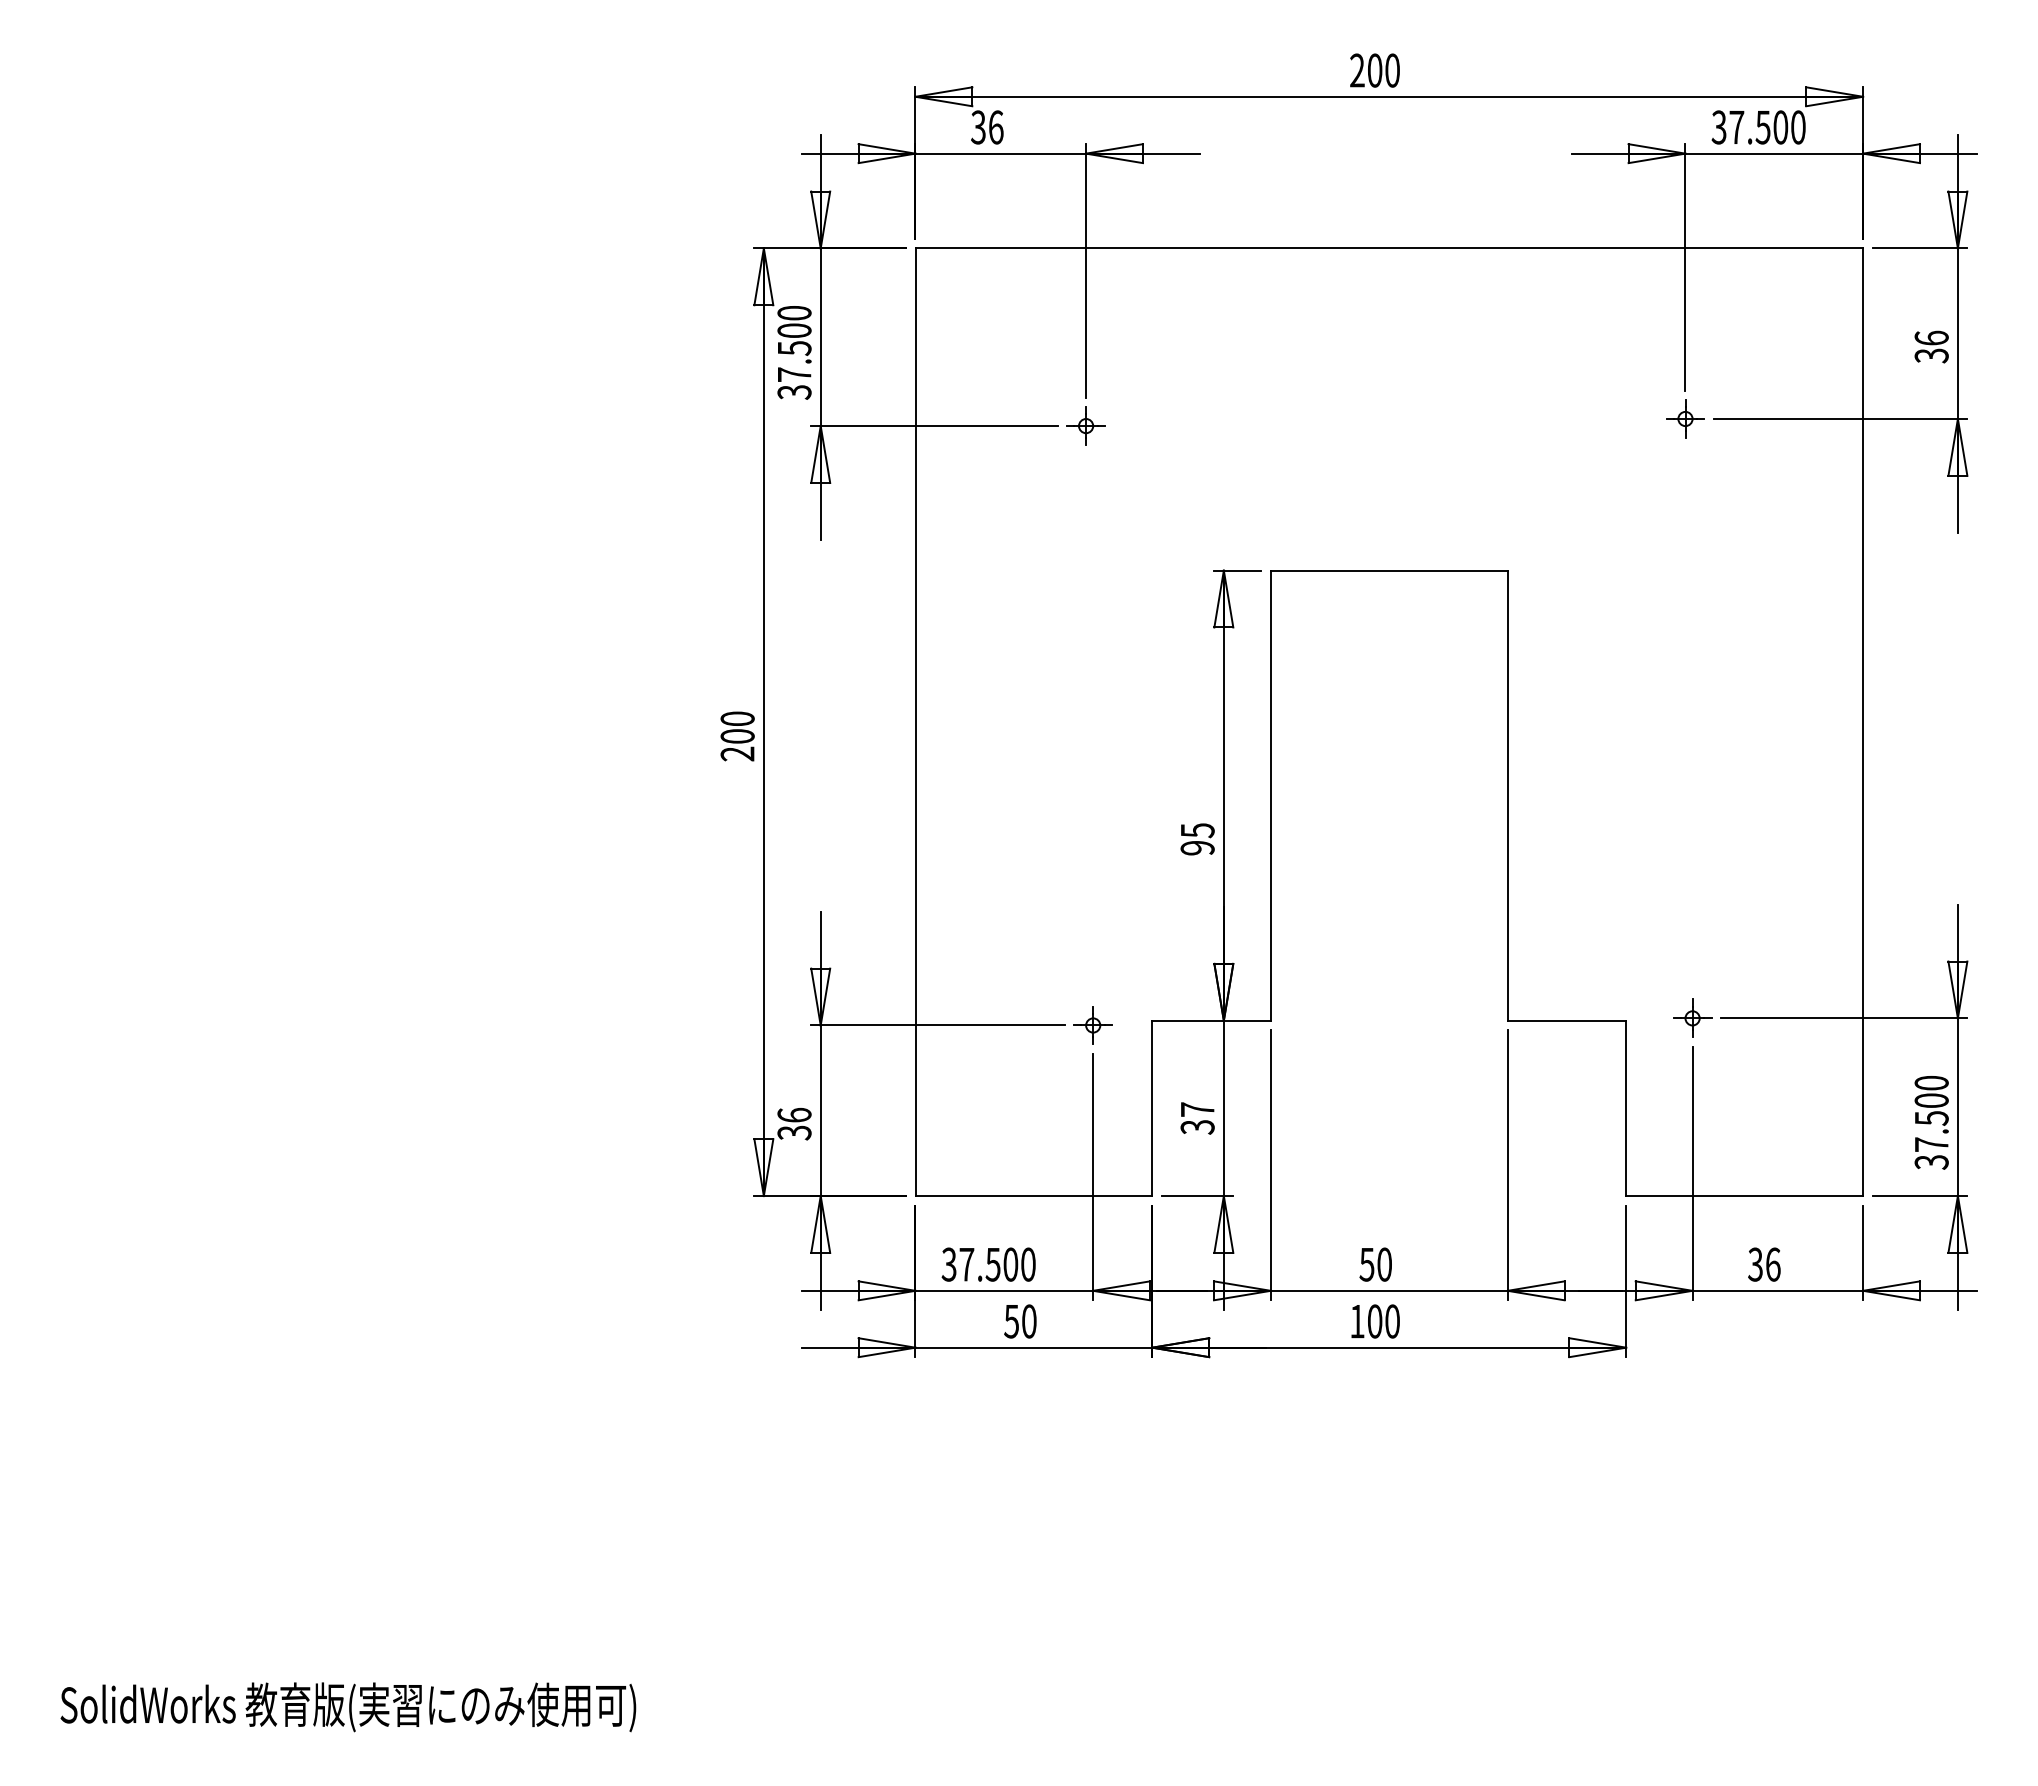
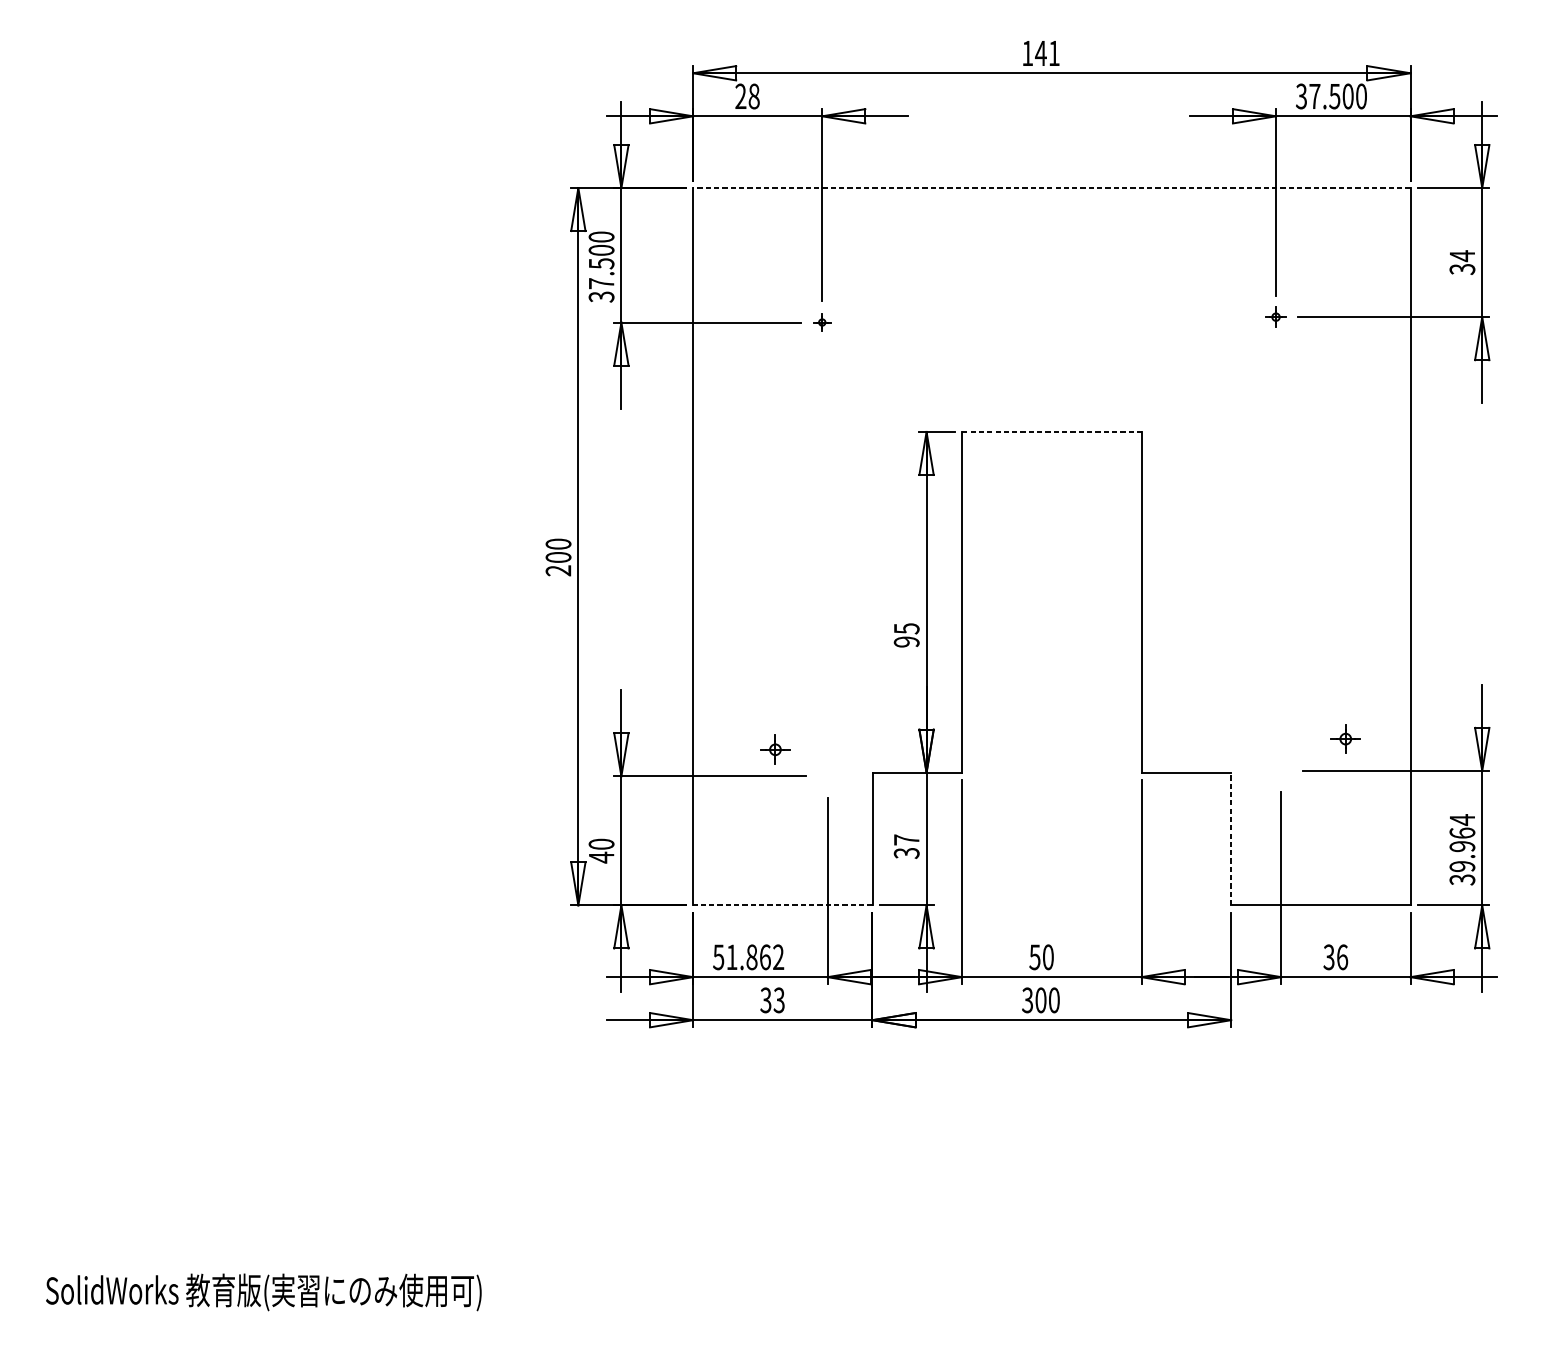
text: (1374, 70) -> (1040, 53), 200 -> 141
text: (987, 127) -> (747, 96), 36 -> 28
line: (1389, 248) -> (1051, 188), solid -> dashed
text: (1931, 338) -> (1462, 256), 36 -> 34
part: (1685, 418) -> (1276, 316), size x0.7
part: (1085, 425) -> (821, 322), size x0.6
line: (1389, 570) -> (1051, 431), solid -> dashed
part: (1692, 1017) -> (1345, 738), moved
part: (1092, 1025) -> (774, 749), moved
line: (1626, 1108) -> (1231, 839), solid -> dashed
text: (1931, 1113) -> (1462, 842), 37.500 -> 39.964
text: (794, 1123) -> (601, 850), 36 -> 40
line: (1033, 1196) -> (782, 905), solid -> dashed
text: (988, 1264) -> (748, 957), 37.500 -> 51.862
text: (1020, 1321) -> (772, 1000), 50 -> 33
text: (1356, 1321) -> (1026, 1000), 100 -> 300

